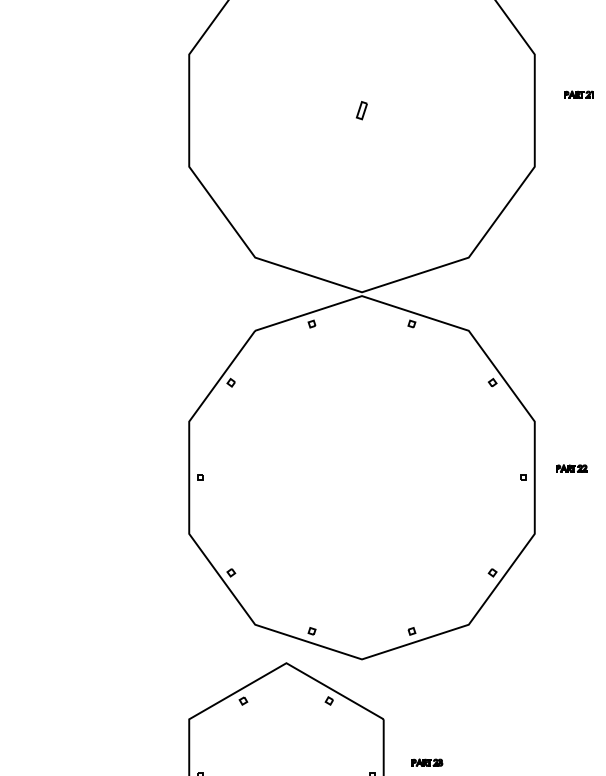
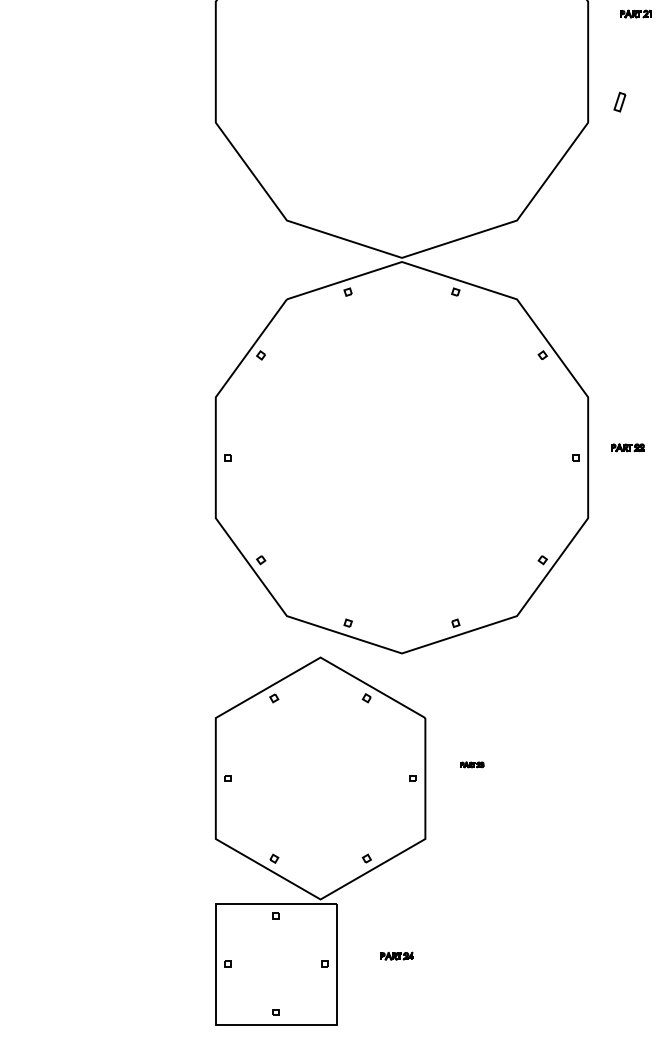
part: (578, 94) -> (635, 13), moved
part: (361, 110) -> (619, 101), moved
part: (427, 762) -> (472, 764), size x0.7

